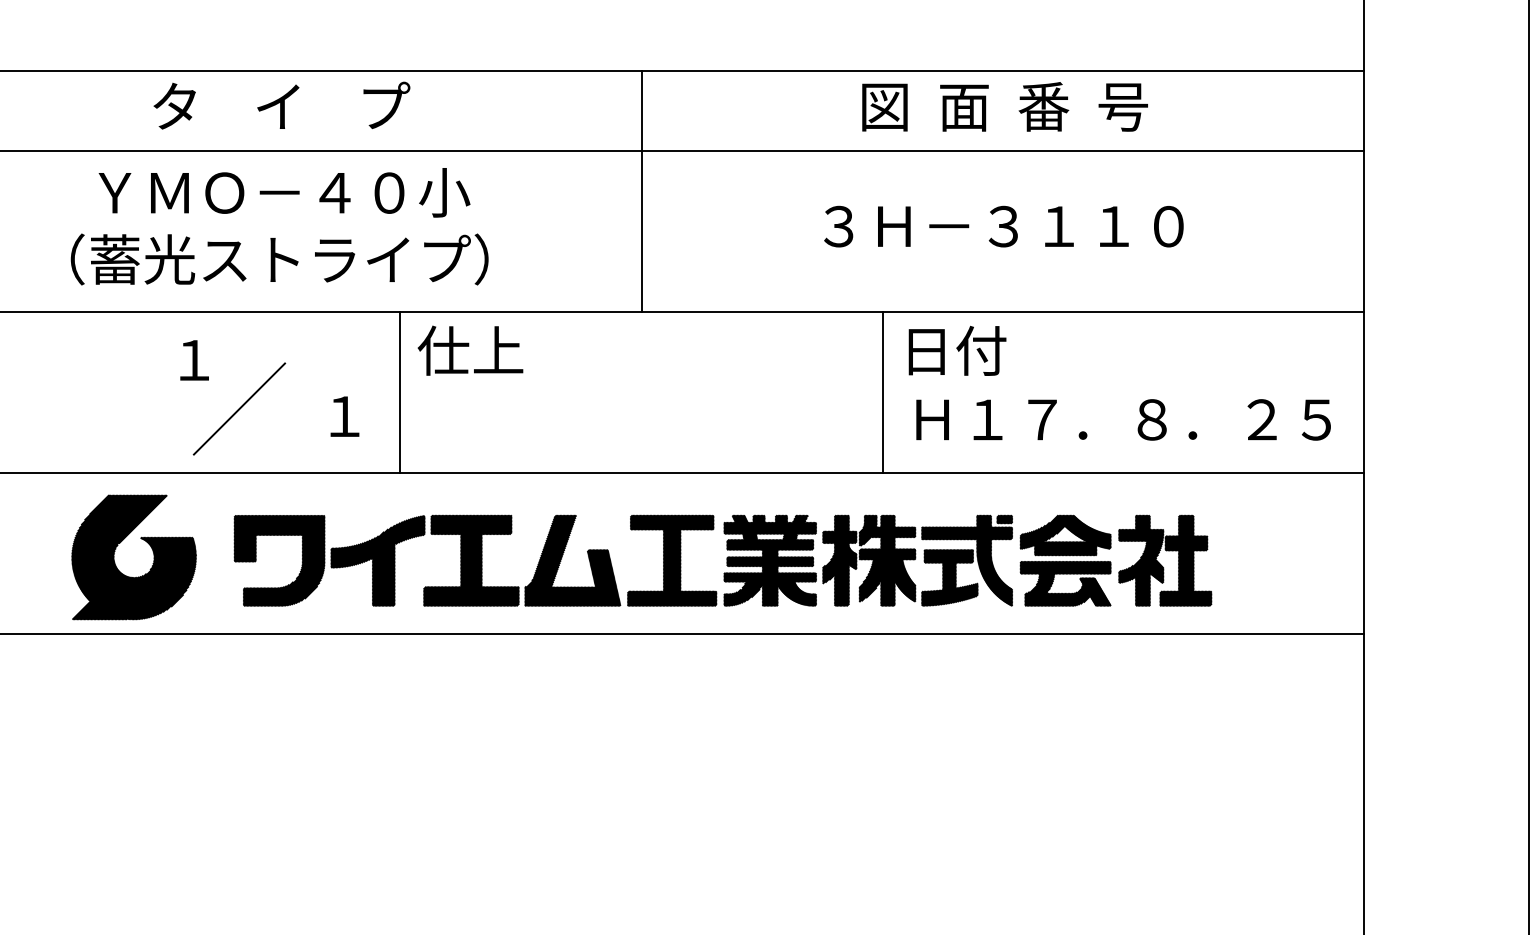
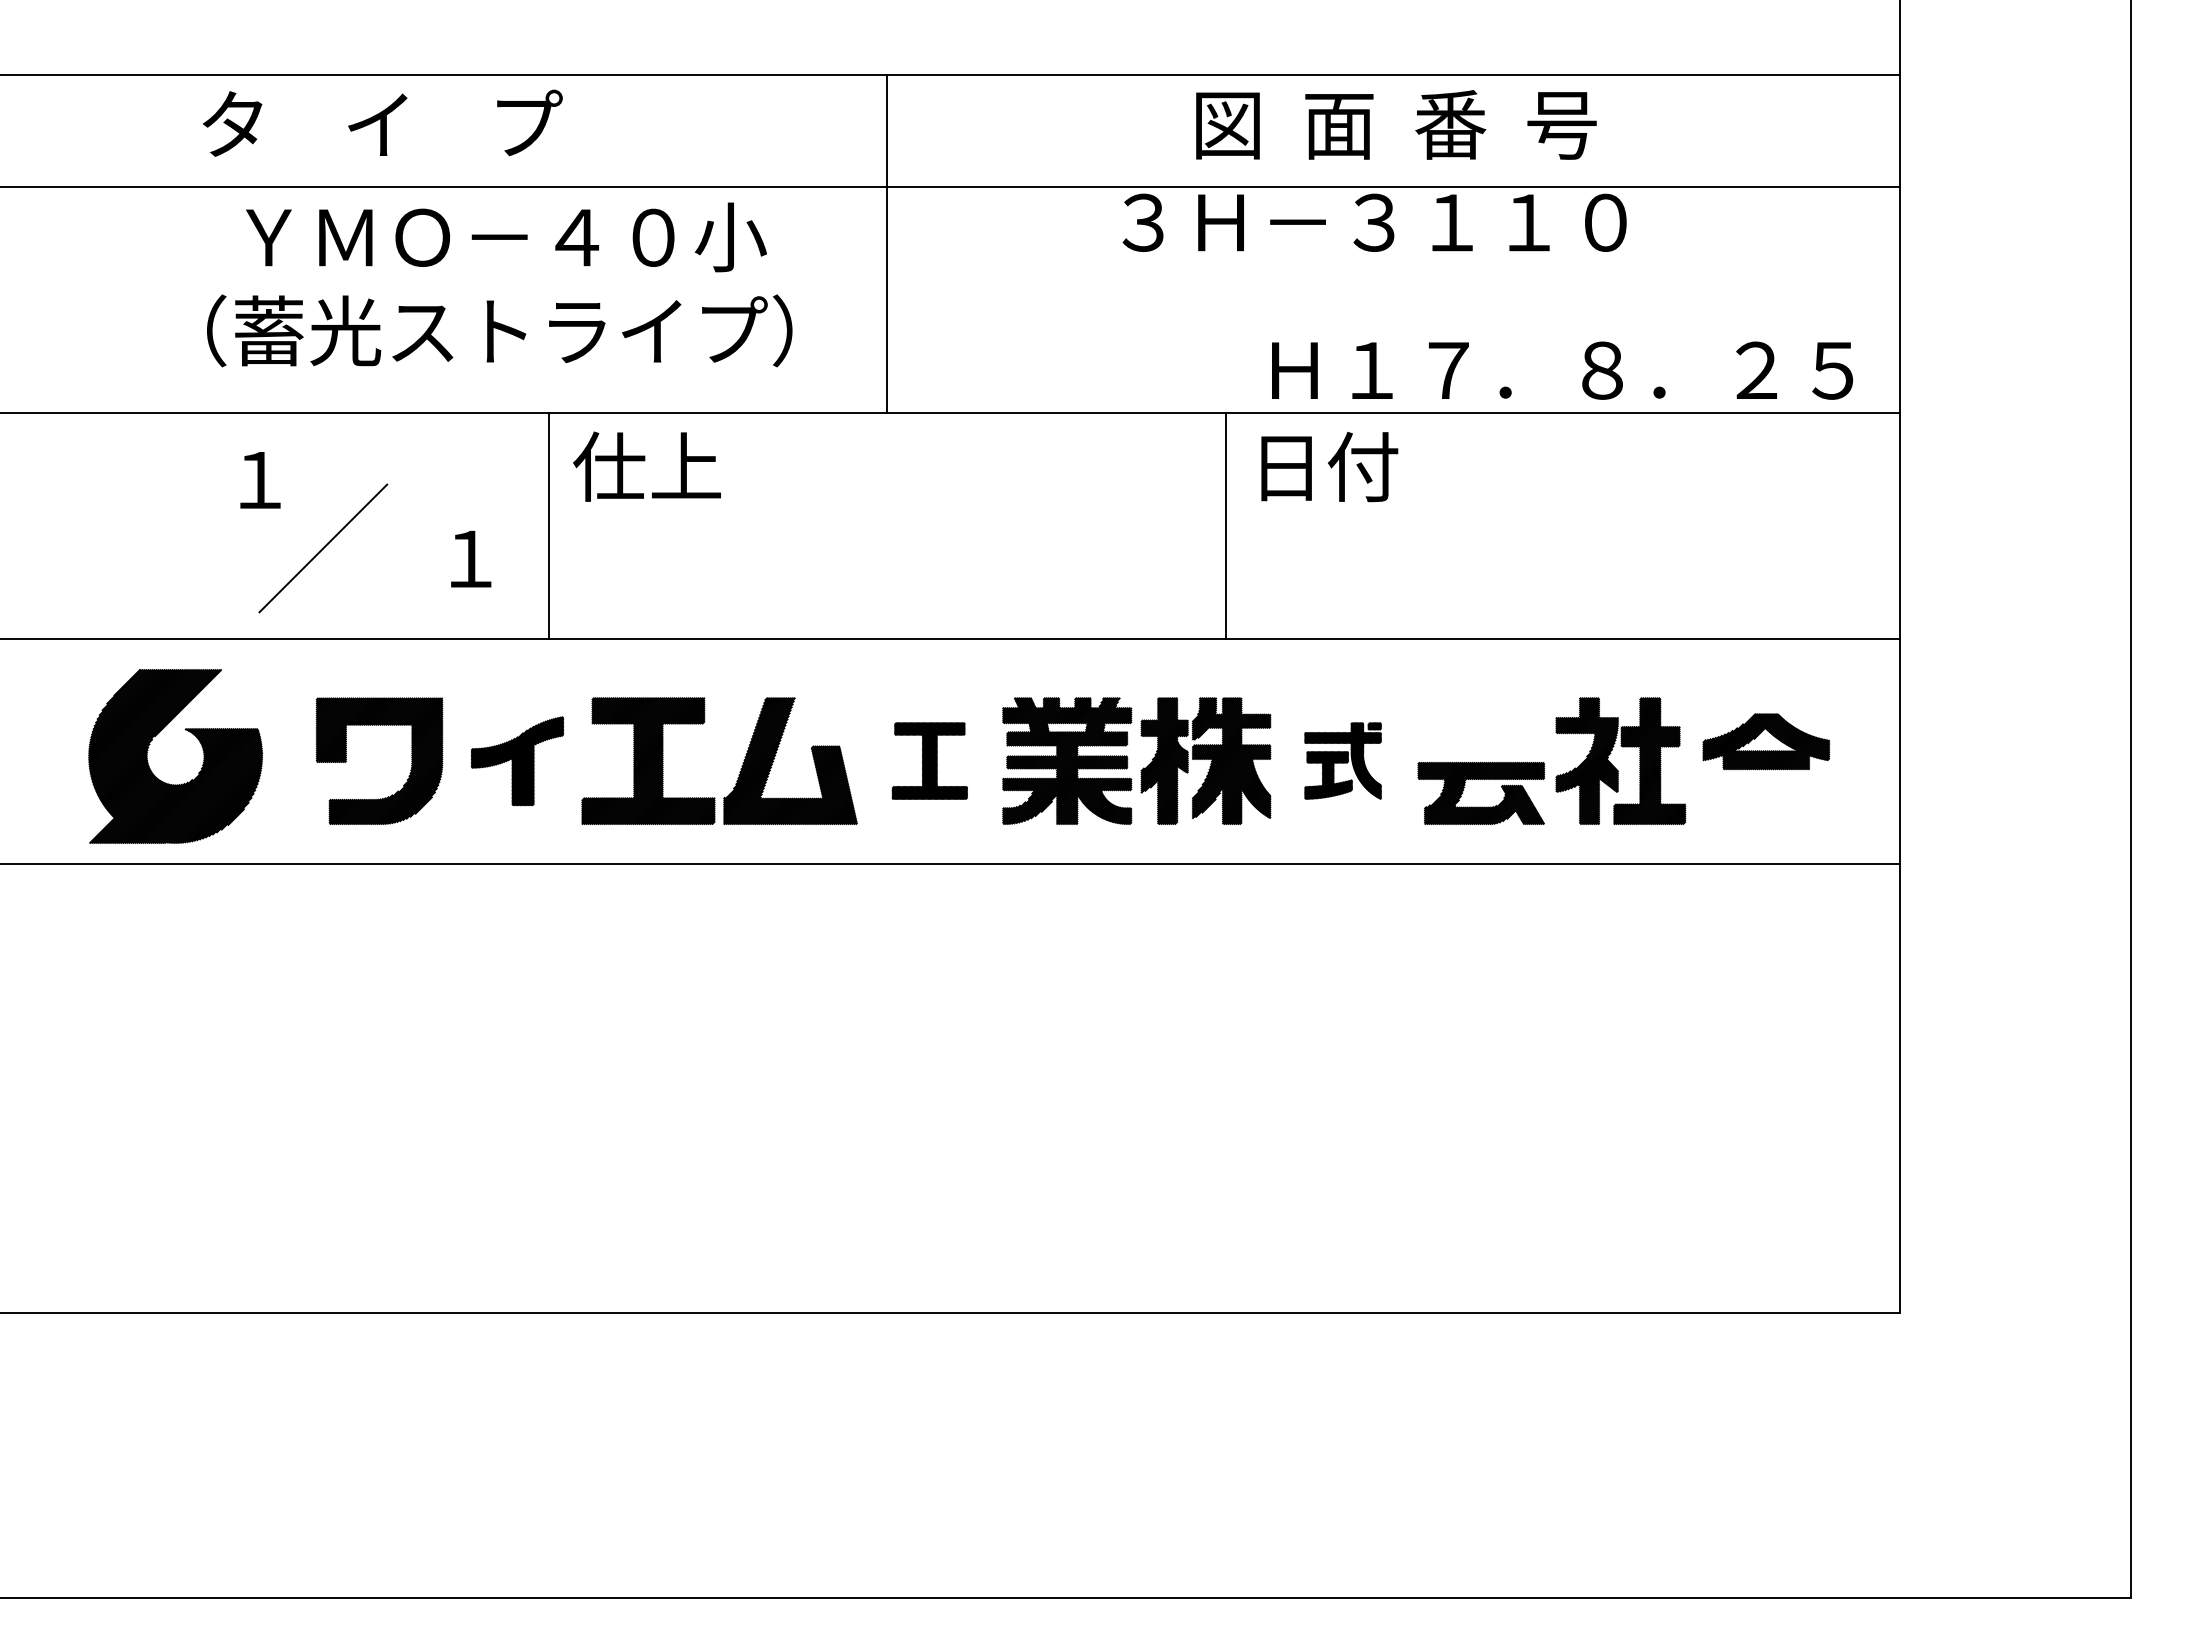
text: (279, 226) -> (499, 284), moved
text: (1003, 226) -> (1374, 222), moved
text: (1123, 419) -> (1562, 370), moved
part: (1065, 535) -> (1766, 741), moved
part: (378, 560) -> (517, 760), size x0.7
part: (671, 560) -> (929, 760), size x0.6
part: (966, 560) -> (1342, 760), size x0.6

